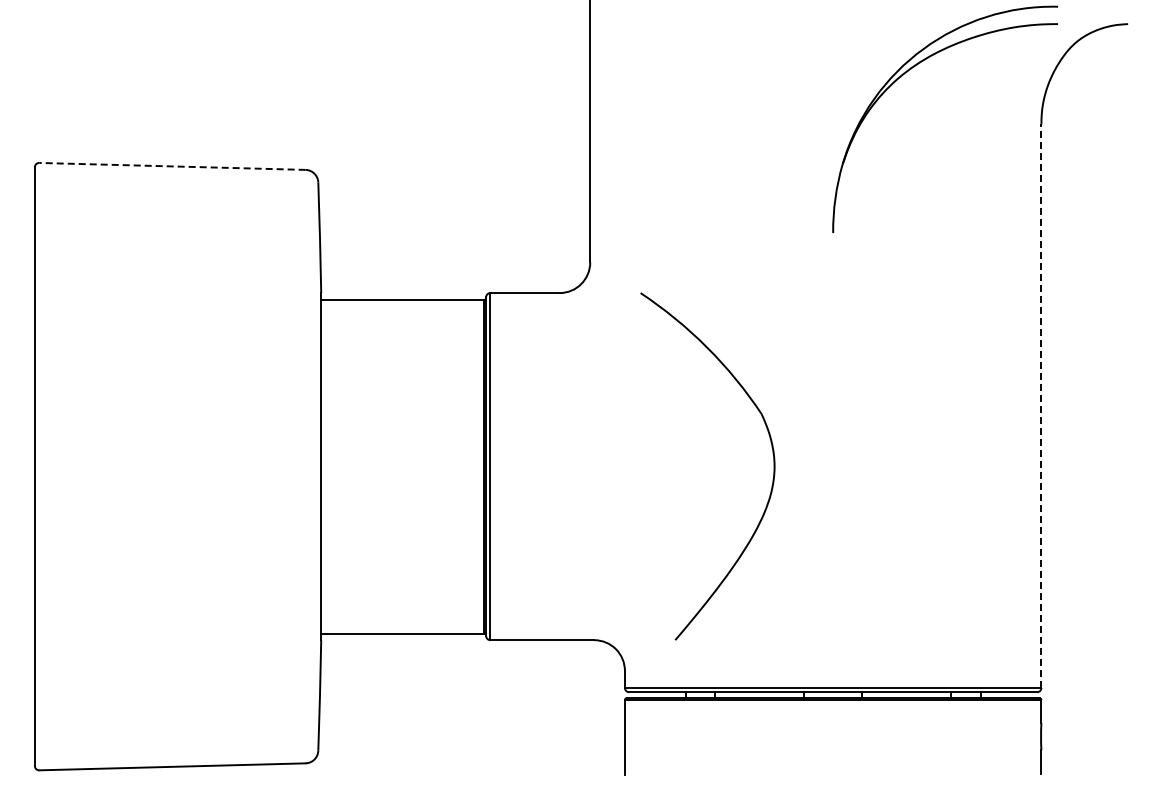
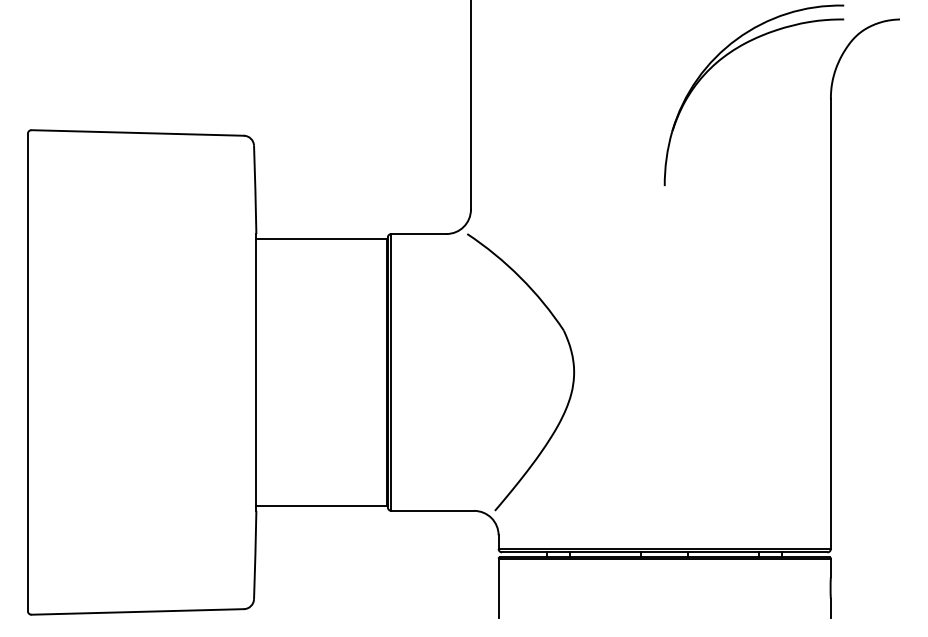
line: (171, 166) -> (136, 133), dashed -> solid
line: (1041, 406) -> (830, 324), dashed -> solid
part: (773, 466) -> (573, 372), moved

